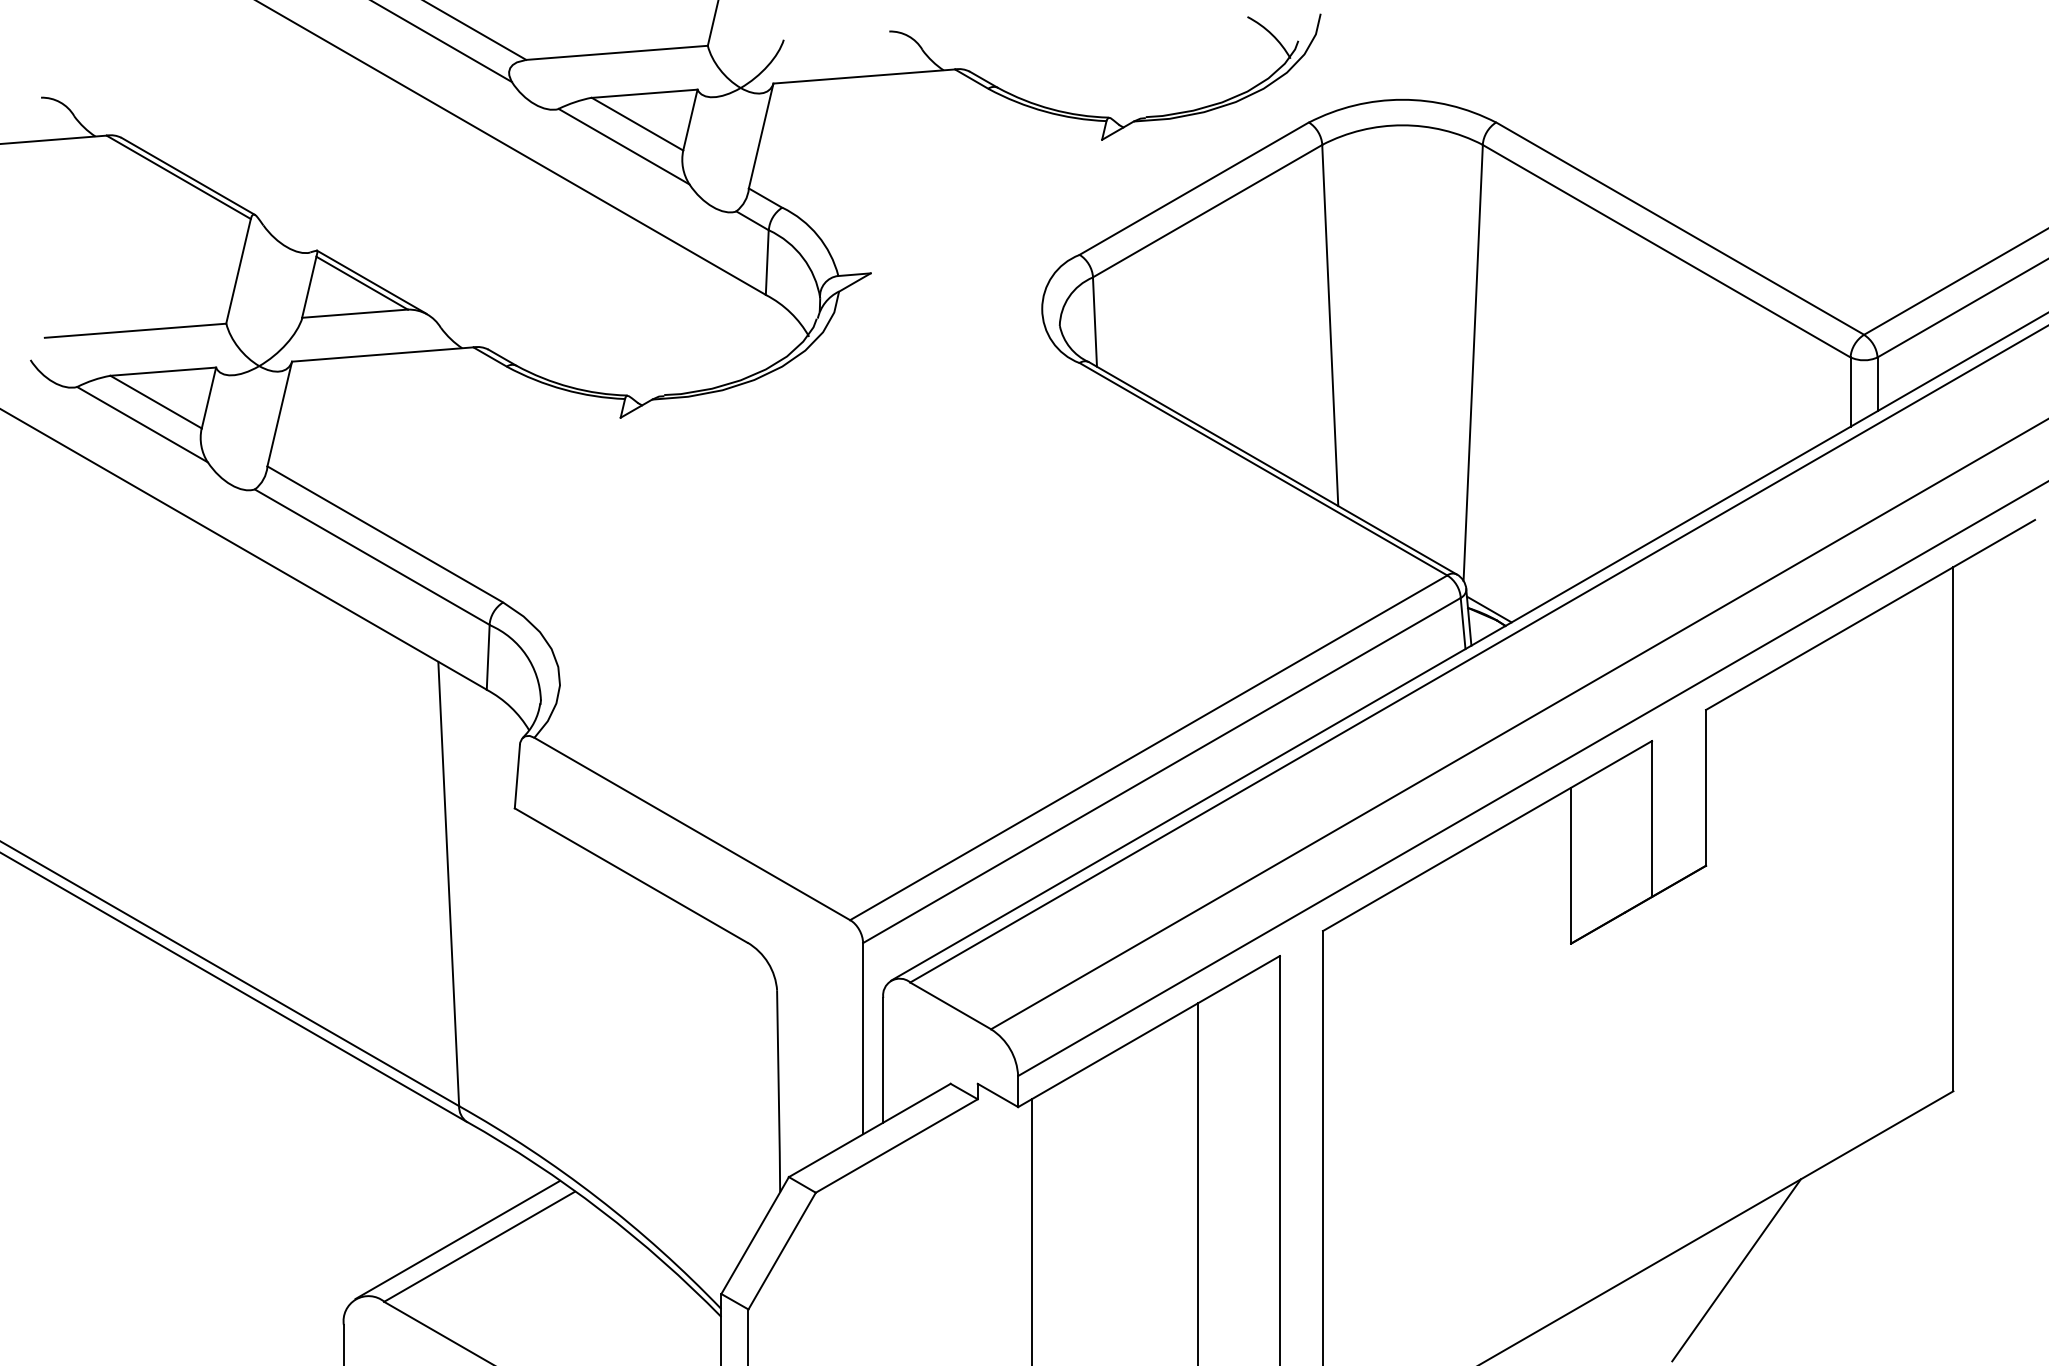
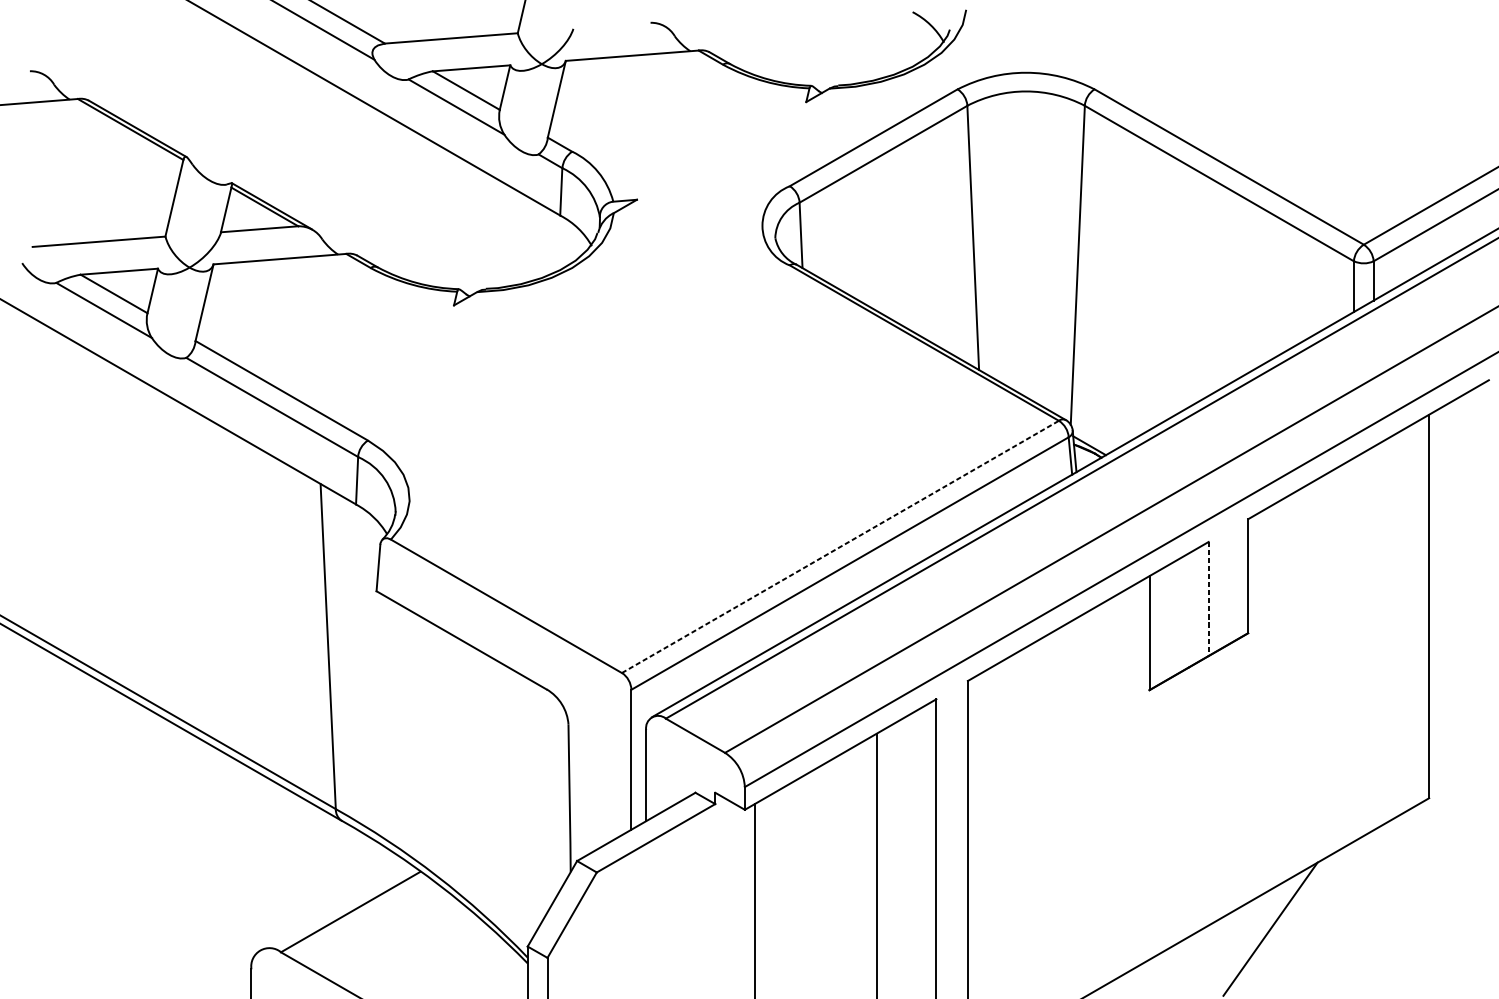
line: (1148, 747) -> (840, 546), solid -> dashed
line: (1652, 818) -> (1209, 598), solid -> dashed
line: (457, 1239) -> (334, 906), removed

